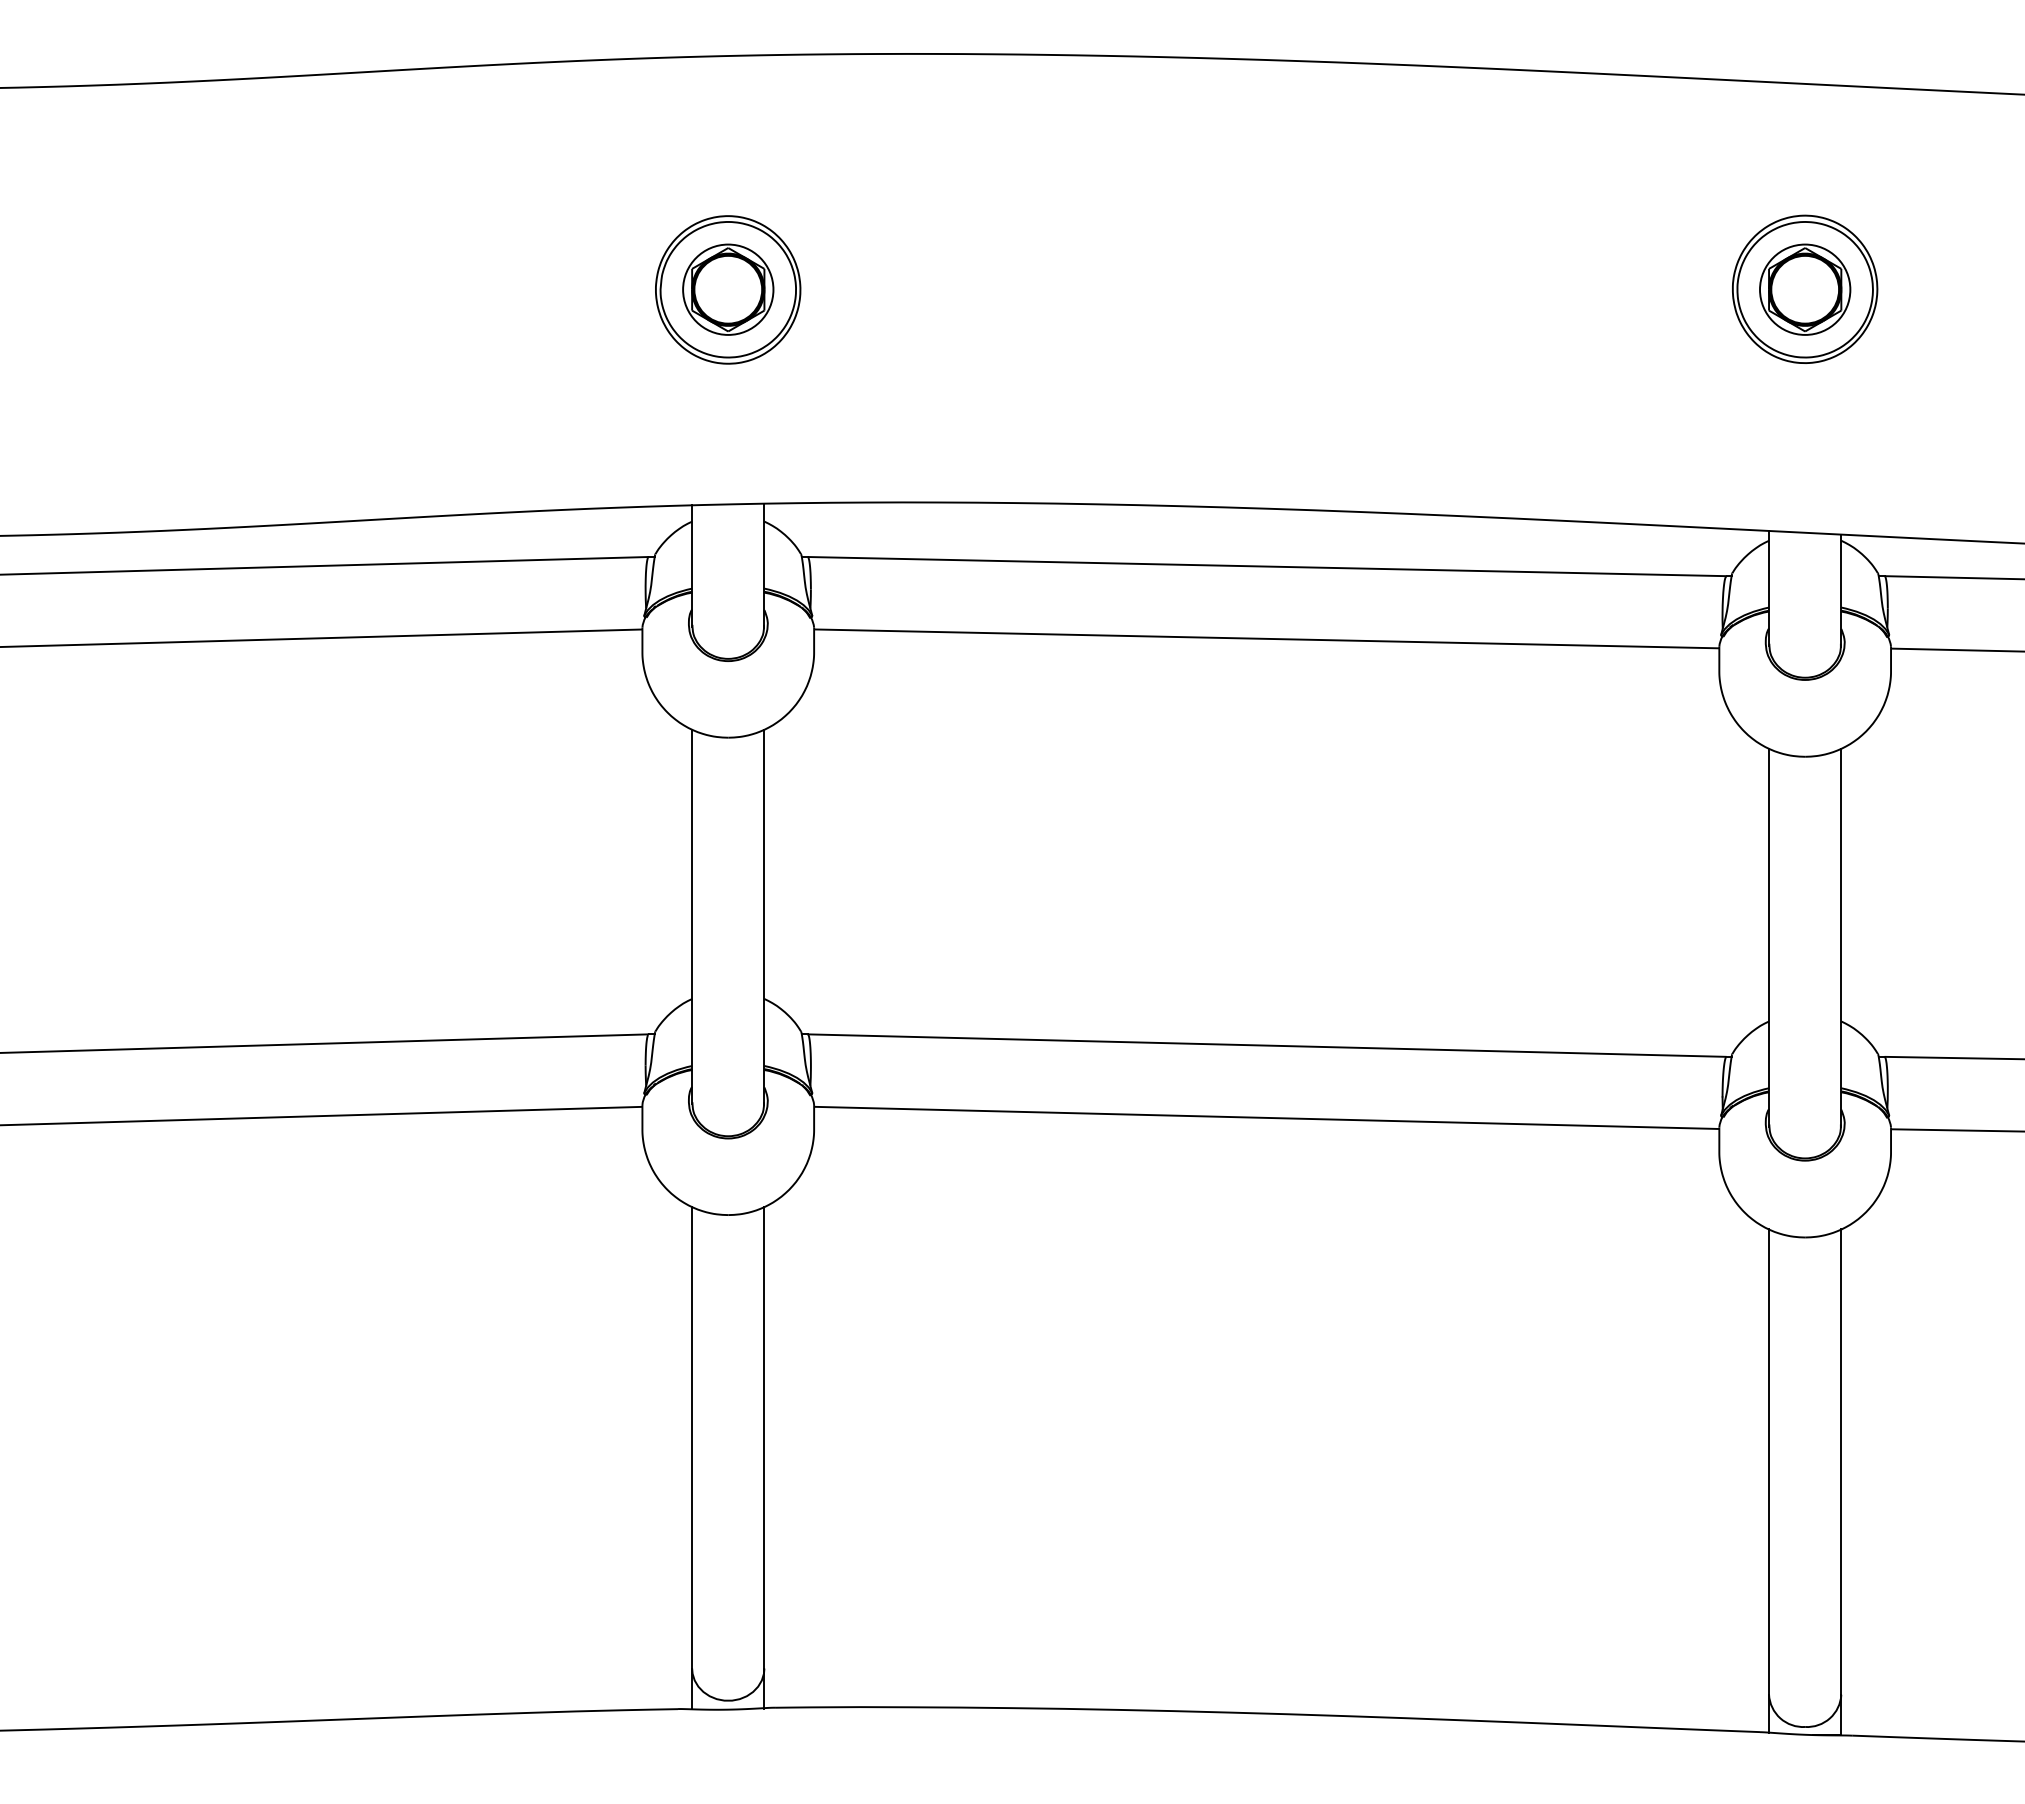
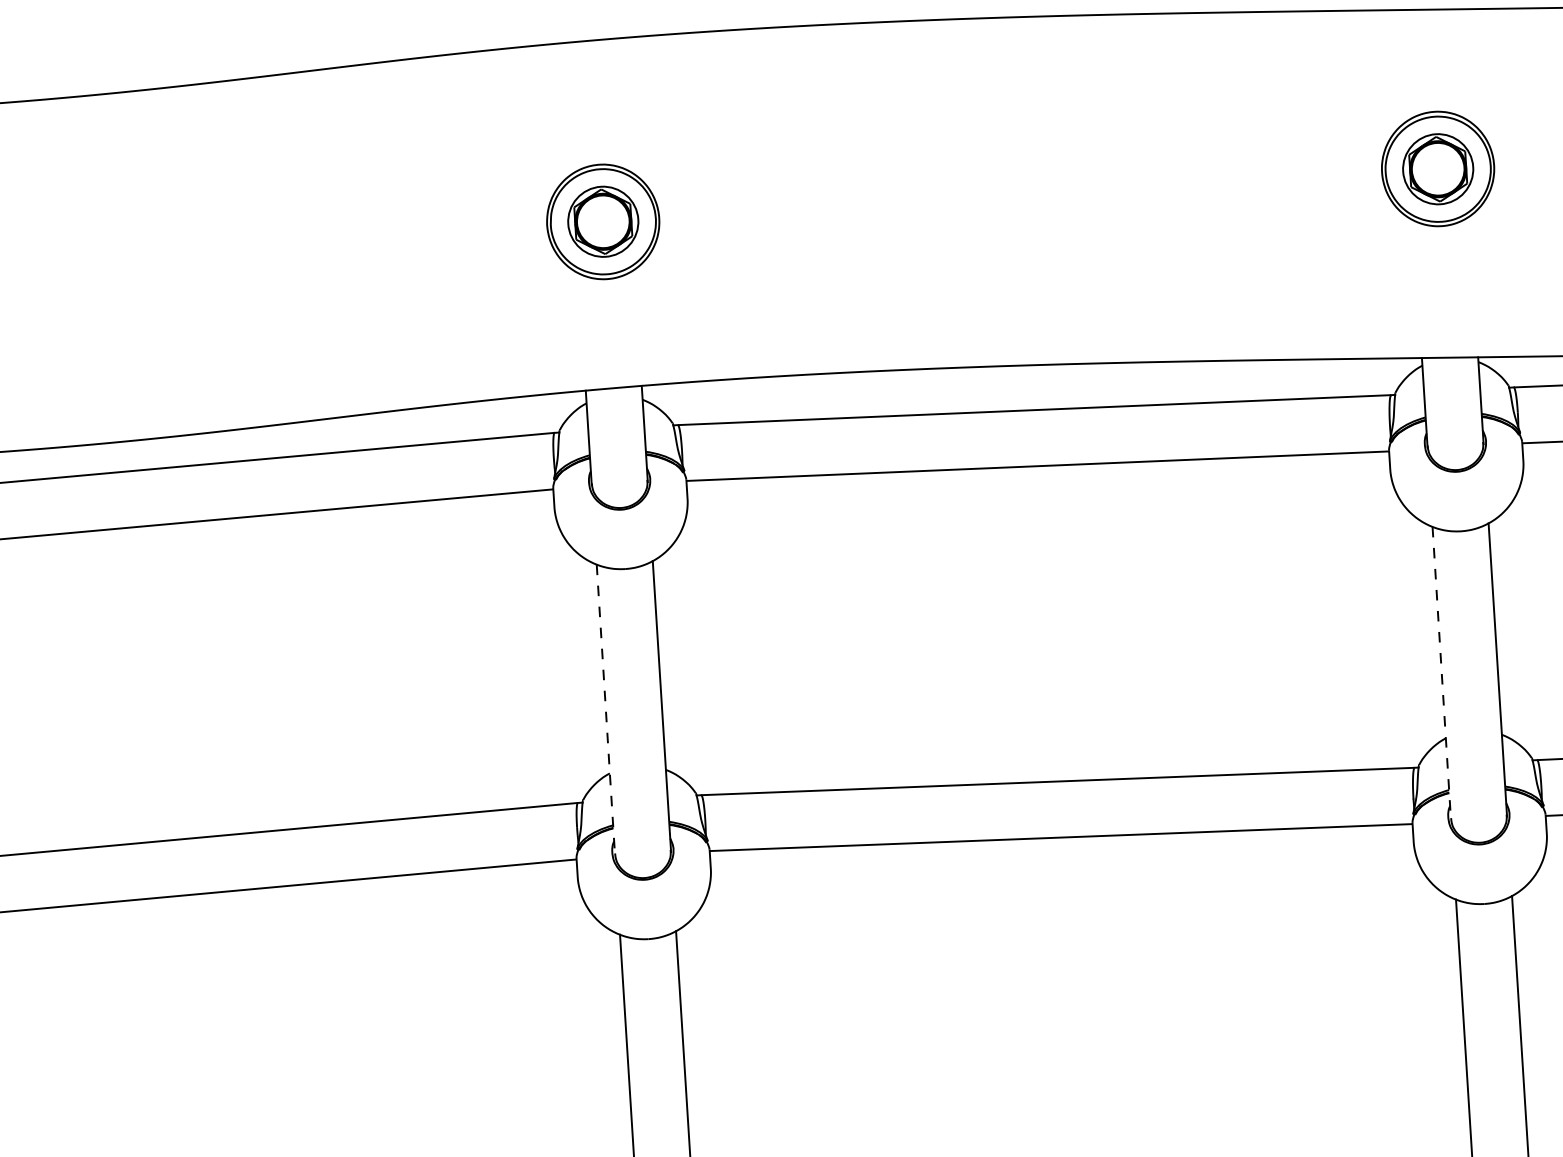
line: (692, 917) -> (606, 710), solid -> dashed
line: (1769, 937) -> (1442, 673), solid -> dashed

